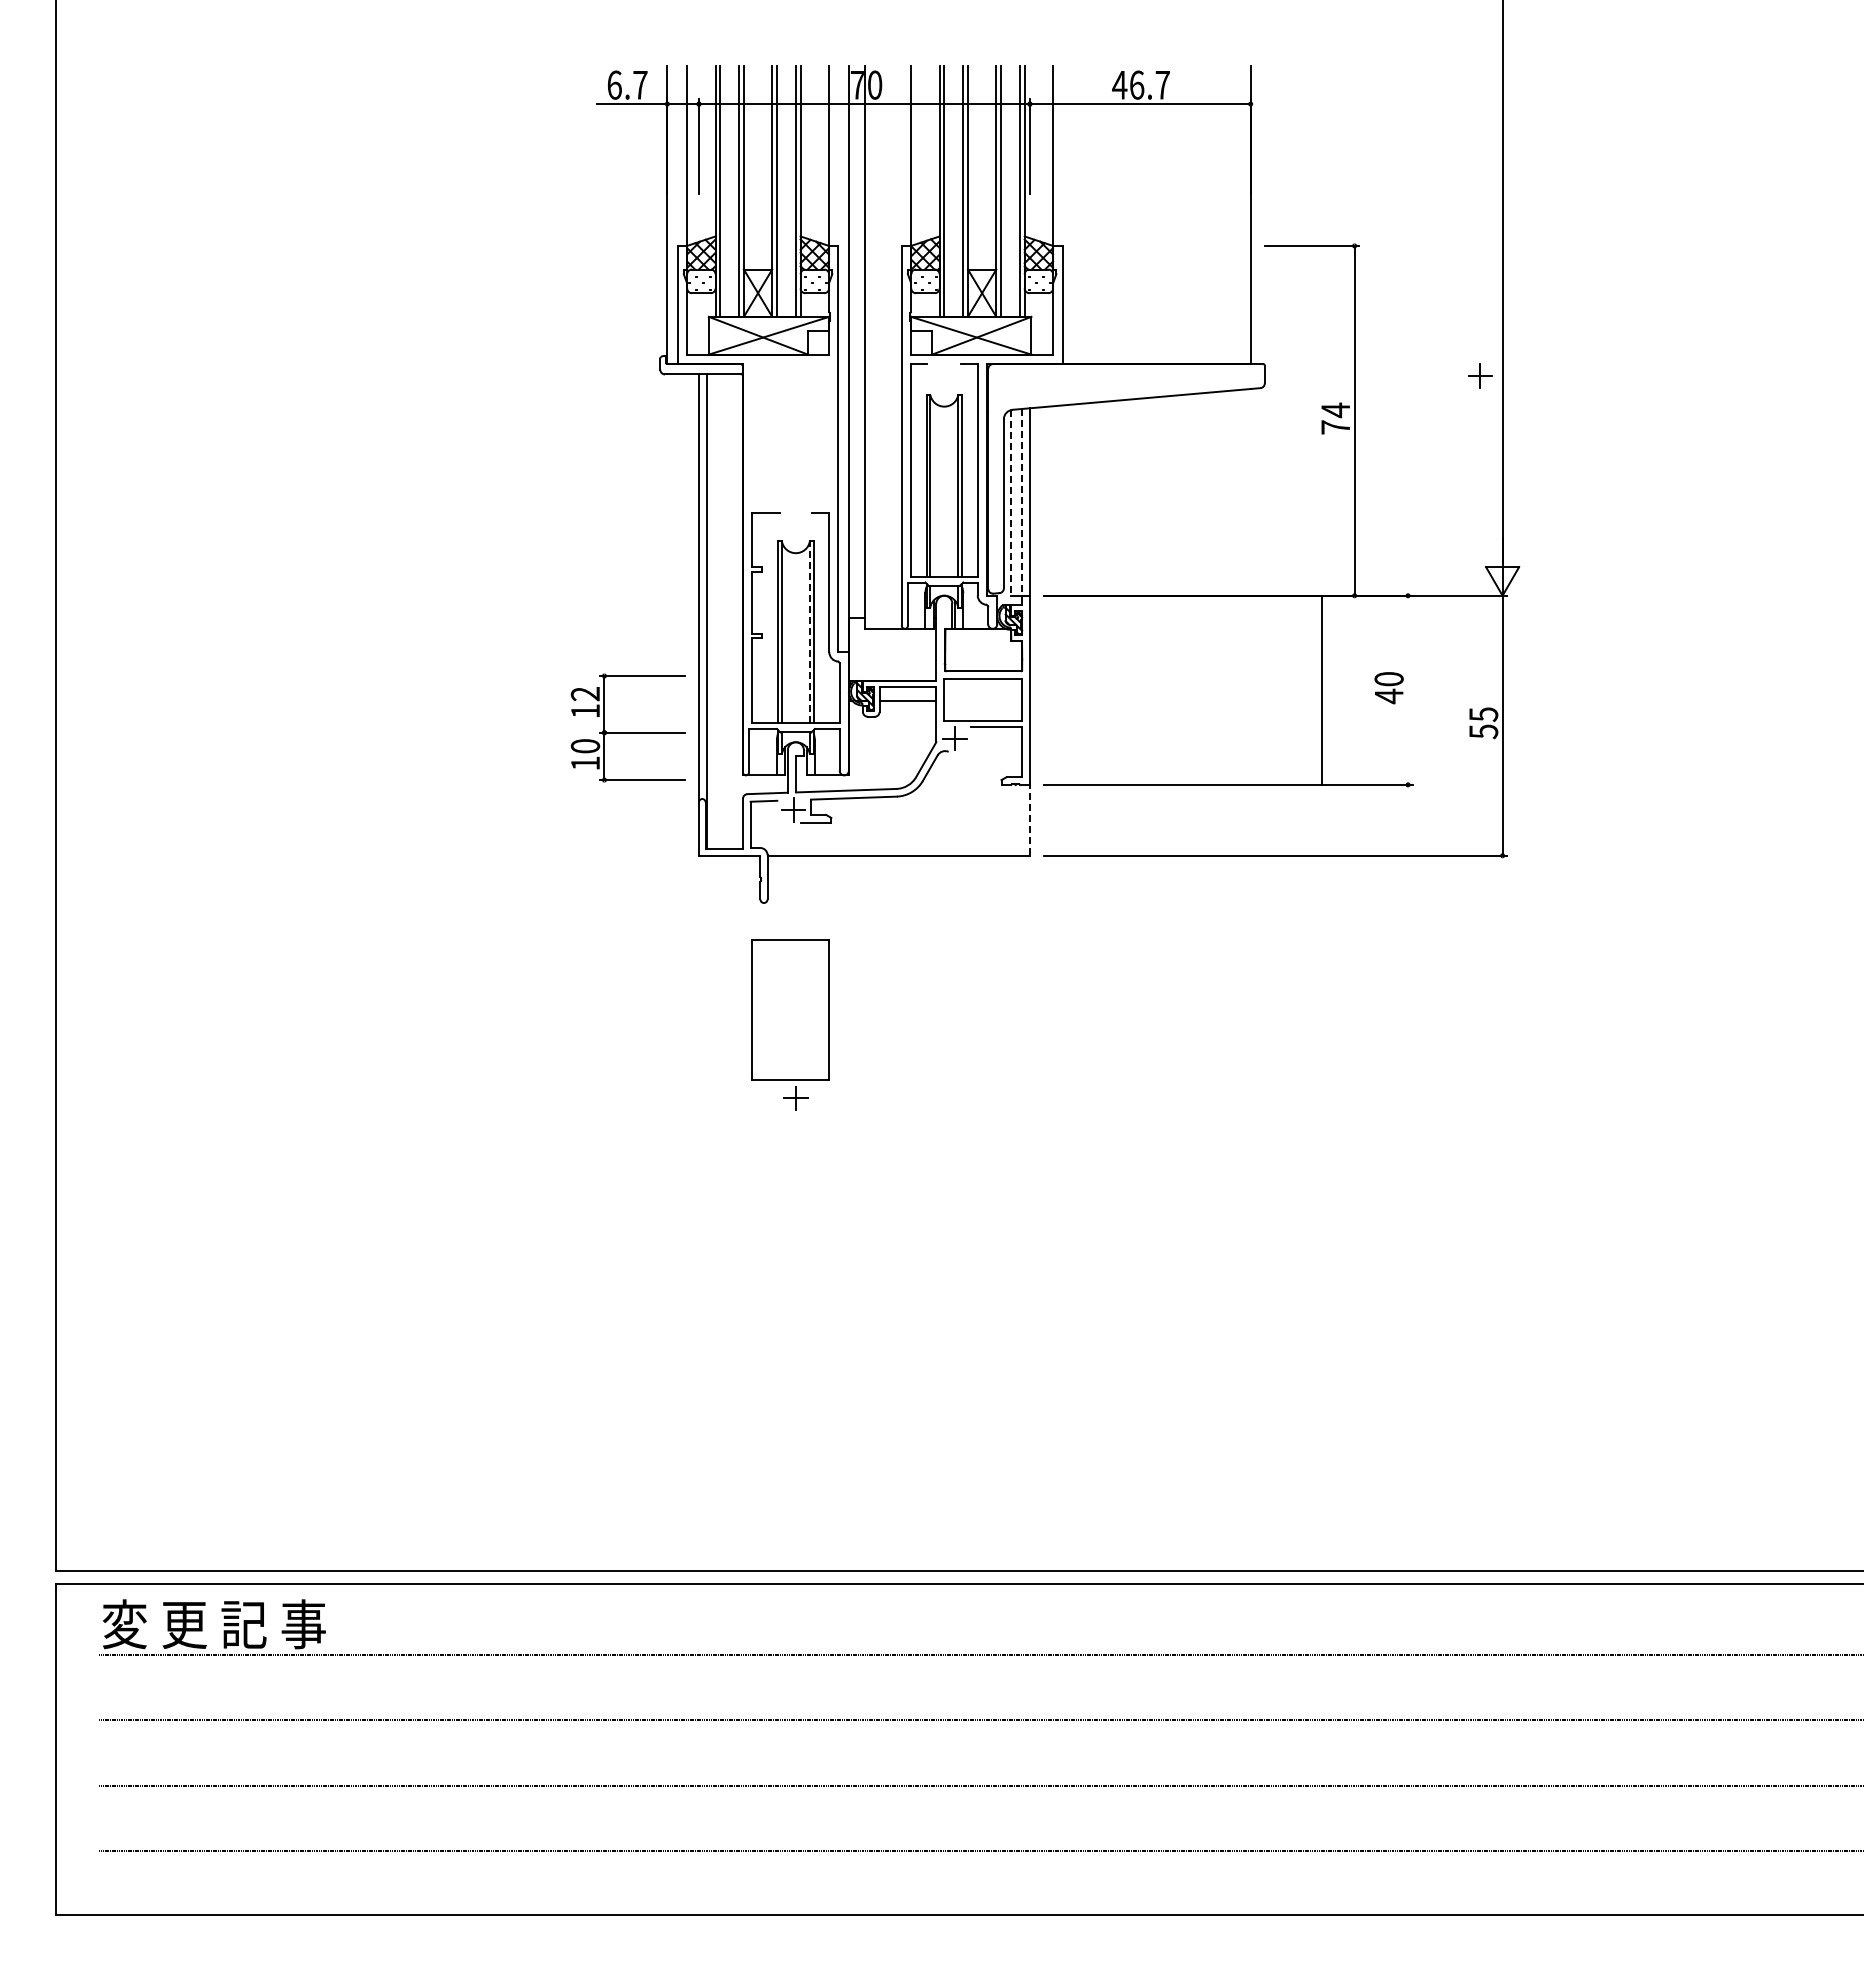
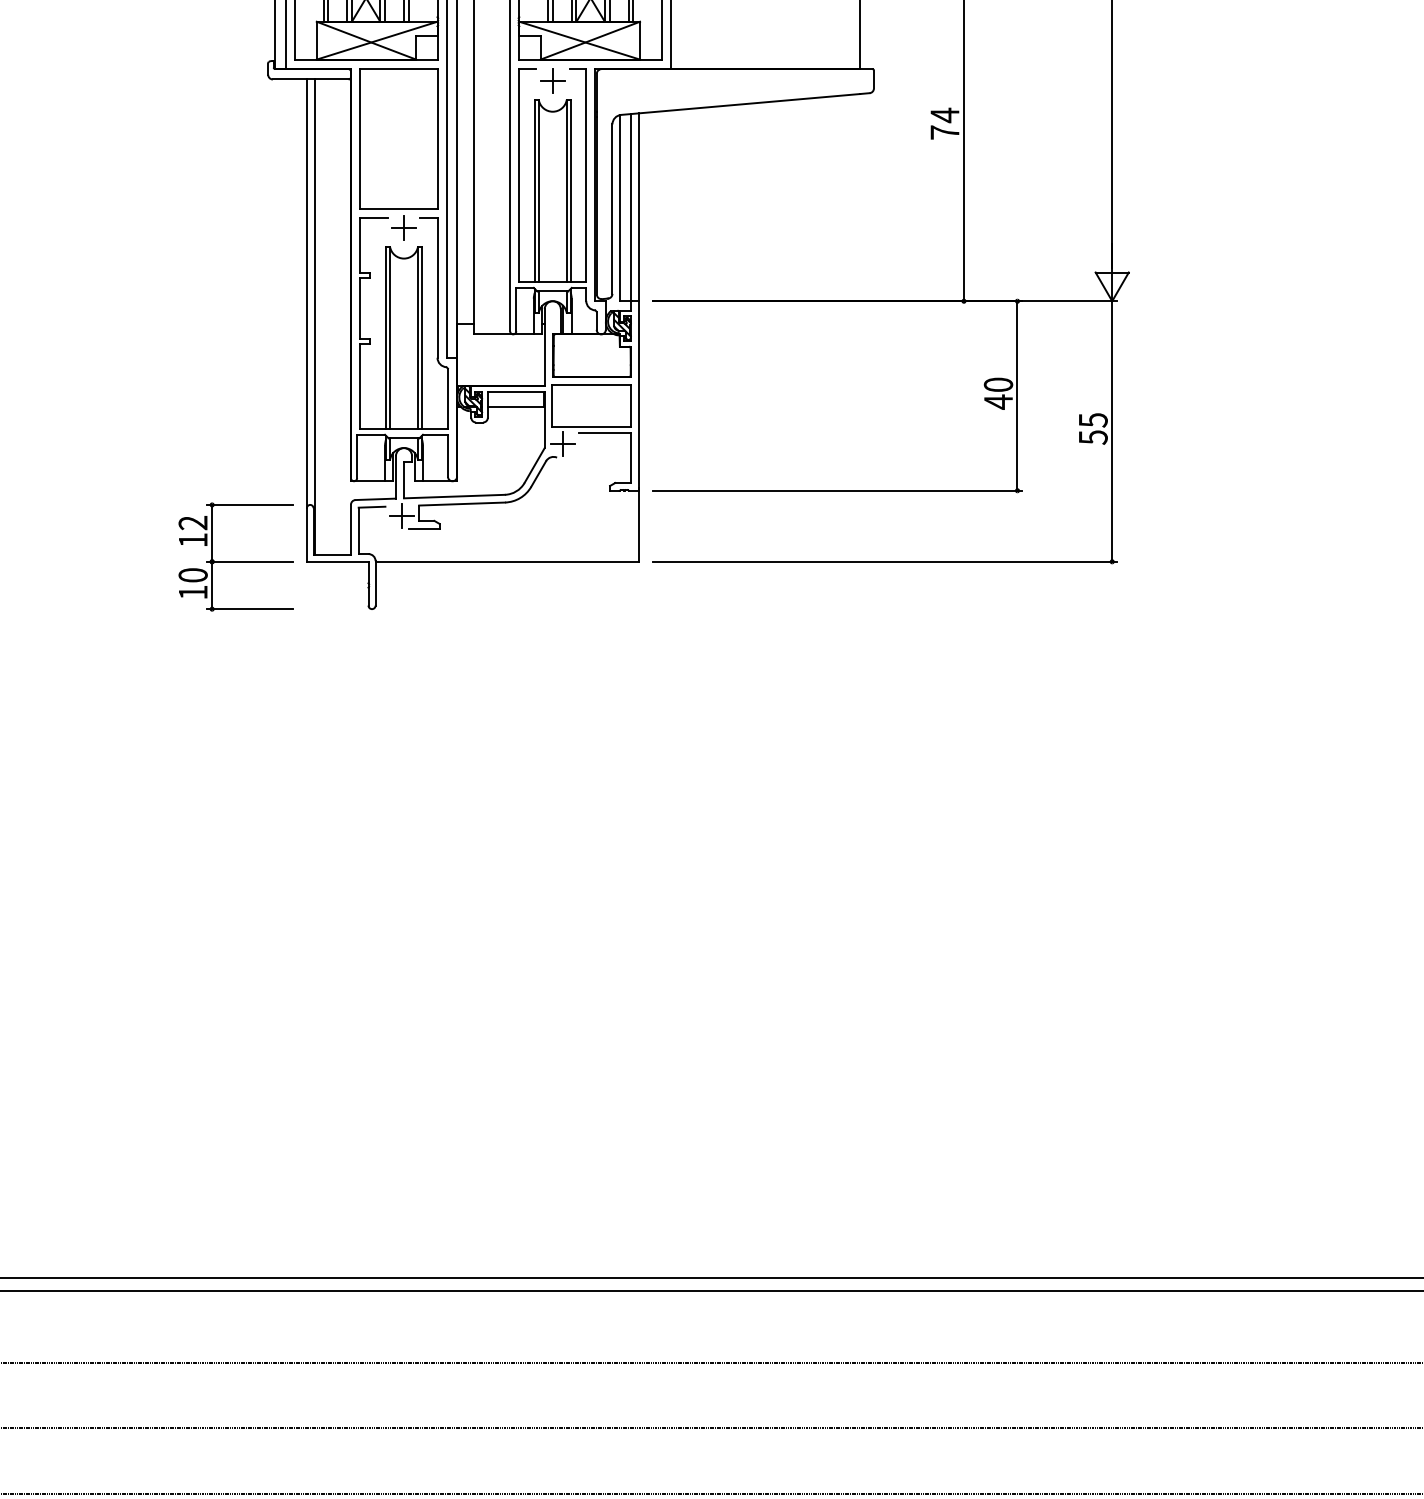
part: (1480, 375) -> (552, 80), moved
line: (1011, 502) -> (620, 207), dashed -> solid
line: (1022, 502) -> (631, 207), dashed -> solid
line: (809, 632) -> (417, 338), dashed -> solid
line: (1322, 689) -> (1017, 395), moved
part: (627, 727) -> (235, 556), moved
line: (1029, 819) -> (638, 525), dashed -> solid
part: (790, 1024) -> (398, 153), moved

